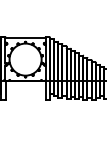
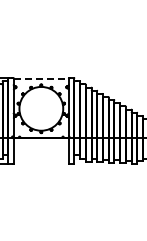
line: (25, 38) -> (41, 79), solid -> dashed

